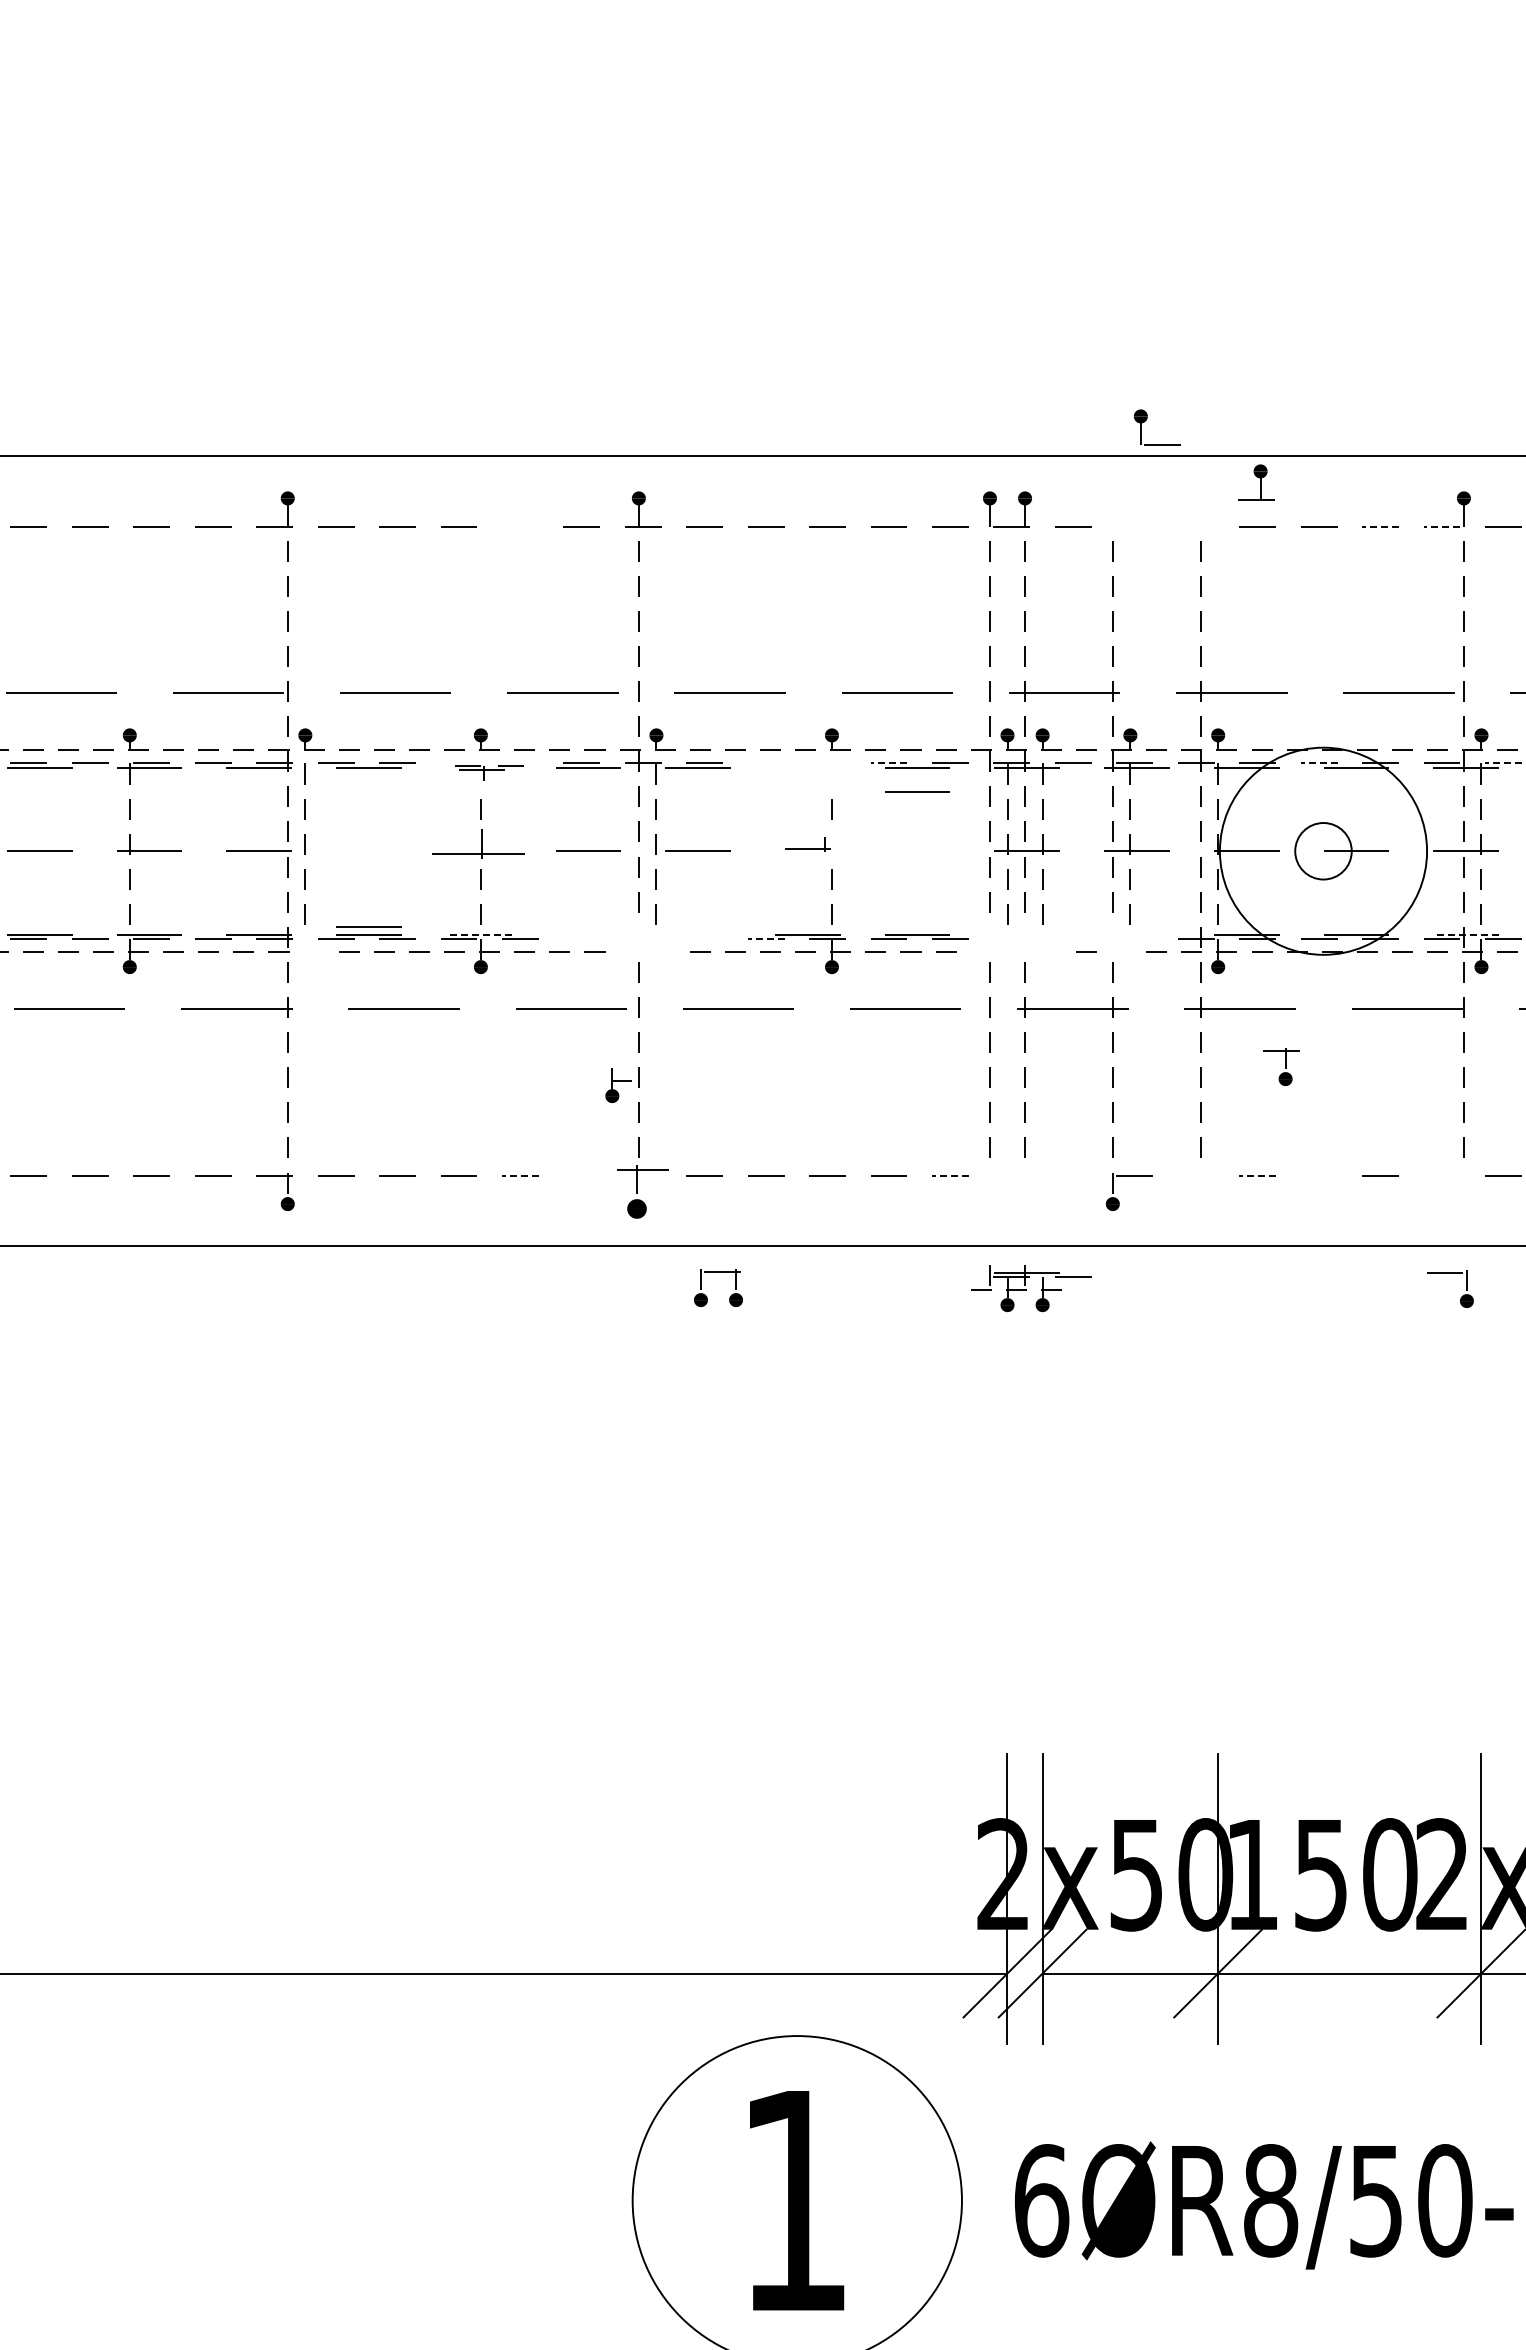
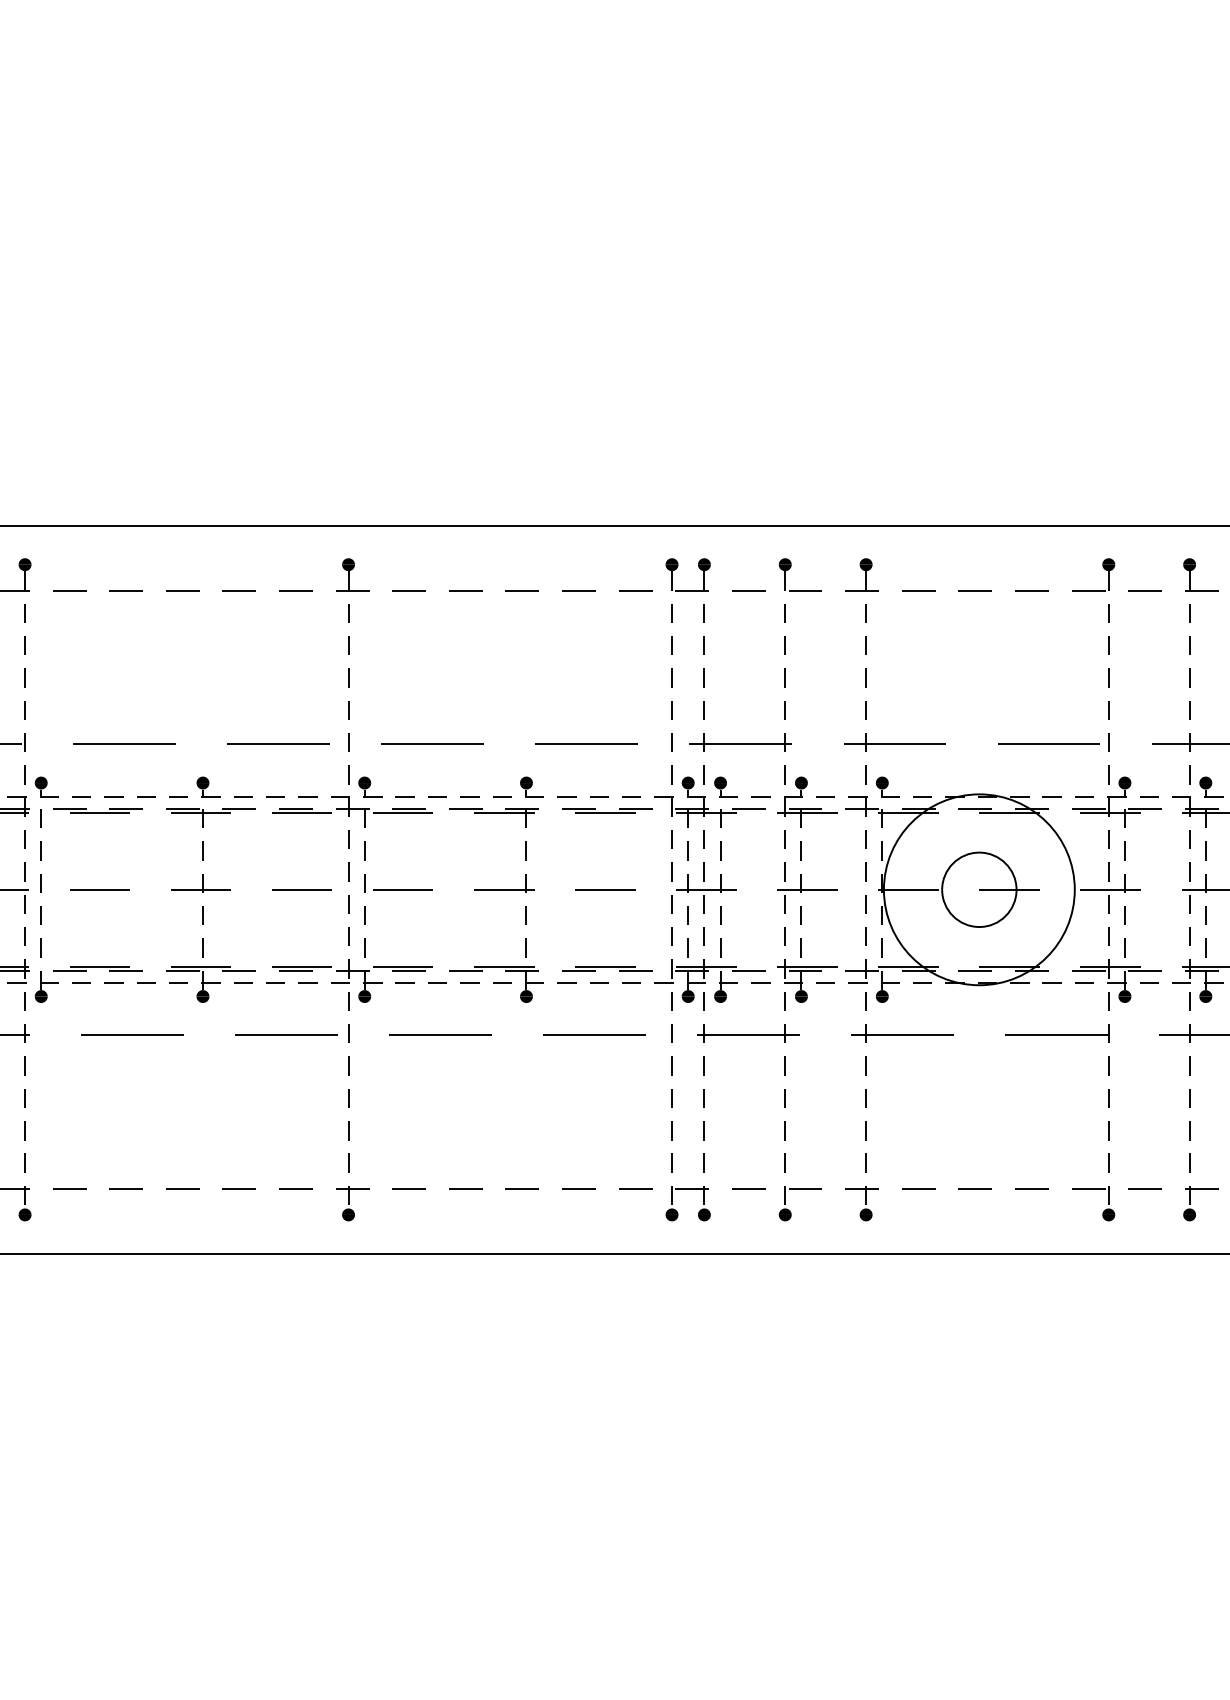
part: (1147, 419) -> (791, 567), moved
part: (1256, 482) -> (862, 574), moved
line: (520, 526) -> (239, 590), added
line: (1380, 526) -> (1031, 590), dashed -> solid
line: (1441, 526) -> (1088, 590), dashed -> solid
line: (888, 763) -> (578, 808), dashed -> solid
line: (1318, 763) -> (974, 808), dashed -> solid
line: (1502, 763) -> (1144, 808), dashed -> solid
part: (489, 773) -> (210, 818), size x1.43
part: (796, 773) -> (493, 818), added
line: (917, 791) -> (605, 889), moved
part: (478, 844) -> (200, 883), size x0.71
part: (807, 844) -> (503, 883), size x1.43
circle: (1323, 850) -> (979, 889), size x1.43
line: (368, 926) -> (99, 889), moved
line: (478, 934) -> (200, 966), dashed -> solid
line: (1466, 934) -> (1111, 966), dashed -> solid
line: (765, 939) -> (465, 971), dashed -> solid
part: (643, 950) -> (352, 981), added
part: (1136, 950) -> (807, 981), added
part: (1281, 1067) -> (862, 1204), moved
part: (618, 1085) -> (46, 986), moved
line: (581, 1175) -> (295, 1188), added
line: (1073, 1175) -> (749, 1188), added
line: (1319, 1175) -> (975, 1188), added
line: (519, 1176) -> (238, 1189), dashed -> solid
line: (949, 1176) -> (634, 1189), dashed -> solid
line: (1257, 1176) -> (918, 1189), dashed -> solid
part: (643, 1191) -> (352, 1203), size x0.71
part: (1031, 1288) -> (710, 981), moved
part: (706, 1295) -> (677, 1210), moved
part: (1461, 1296) -> (1103, 1210), moved

